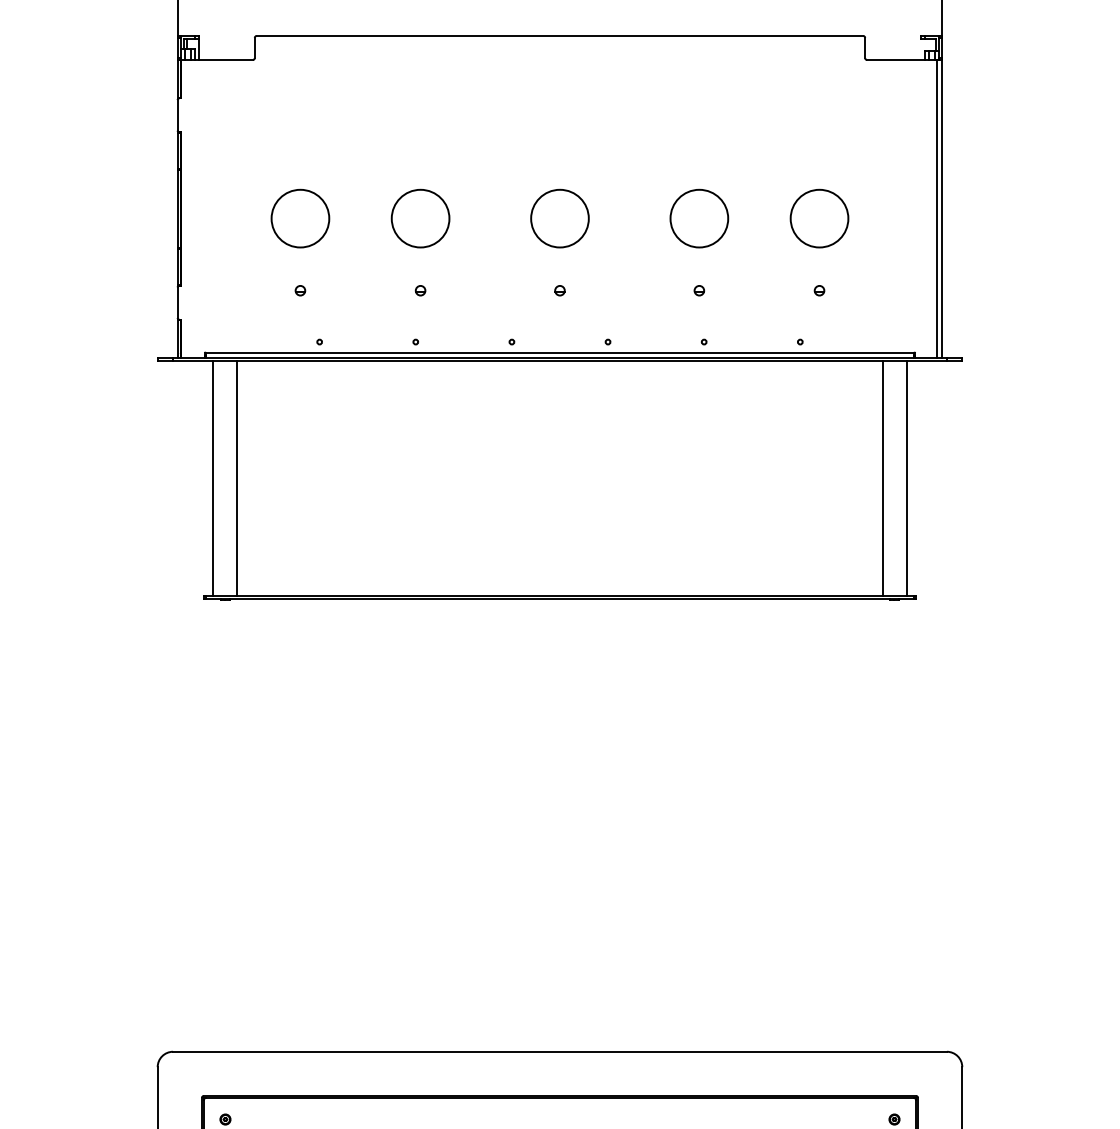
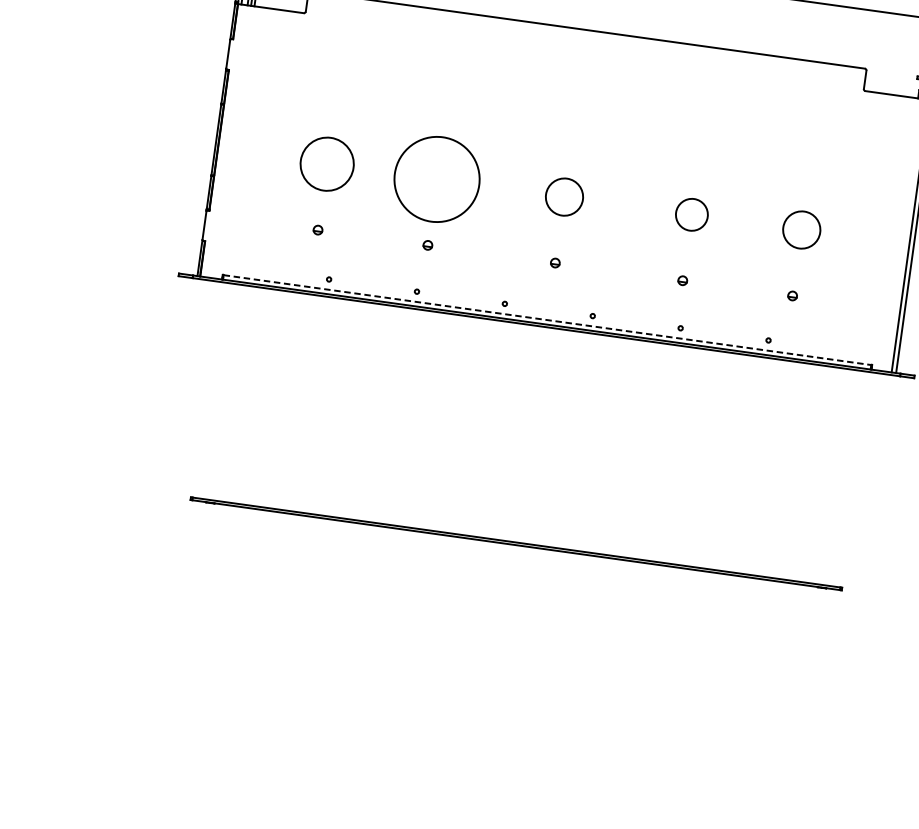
circle: (420, 218) -> (436, 179), size x1.6
circle: (559, 218) -> (564, 196), size x0.7
circle: (699, 218) -> (692, 214), size x0.6
circle: (819, 218) -> (801, 229), size x0.7
line: (560, 353) -> (547, 320), solid -> dashed
line: (213, 478) -> (214, 390), removed
line: (237, 478) -> (236, 393), removed
line: (882, 478) -> (826, 475), removed
line: (906, 478) -> (848, 478), removed

